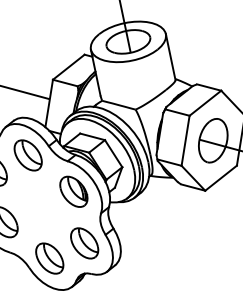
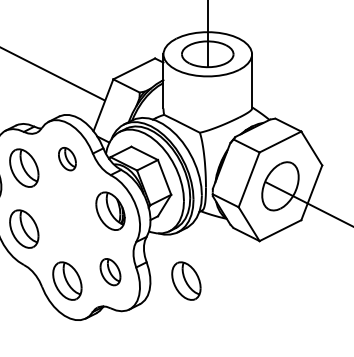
part: (28, 154) -> (67, 158), size x0.6
part: (150, 237) -> (186, 280), added
part: (84, 242) -> (110, 271), size x0.7

